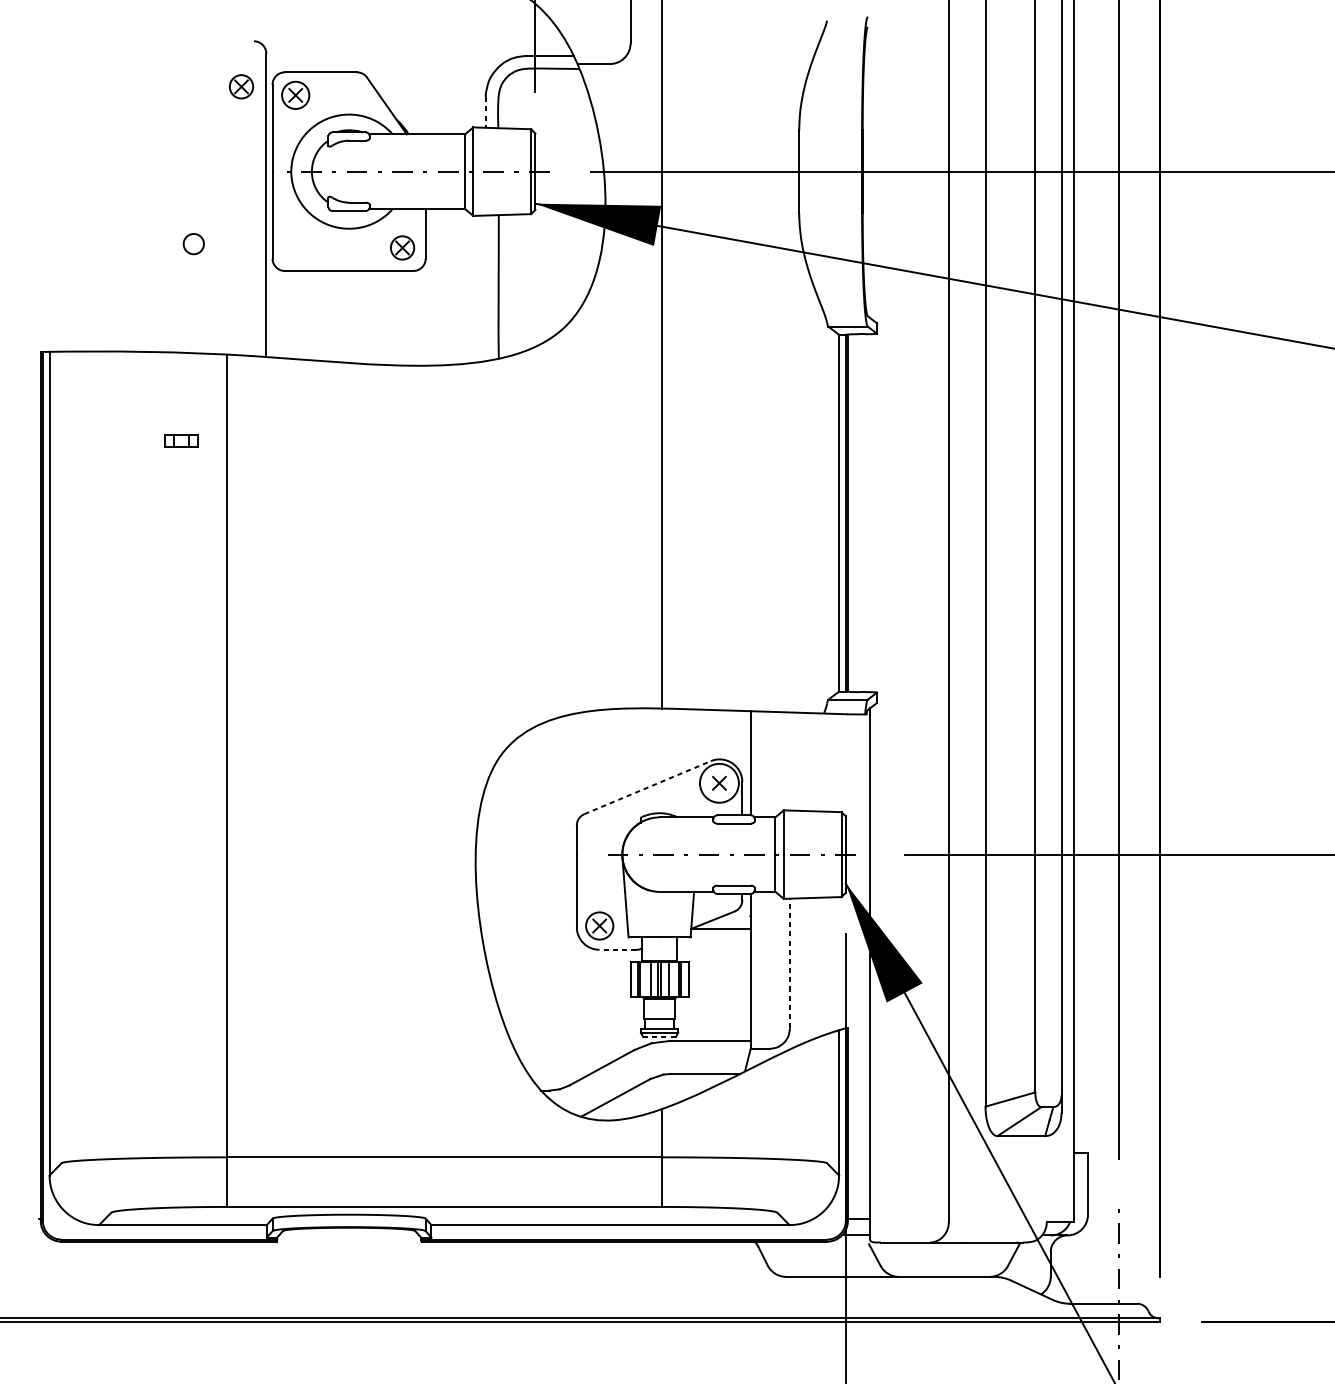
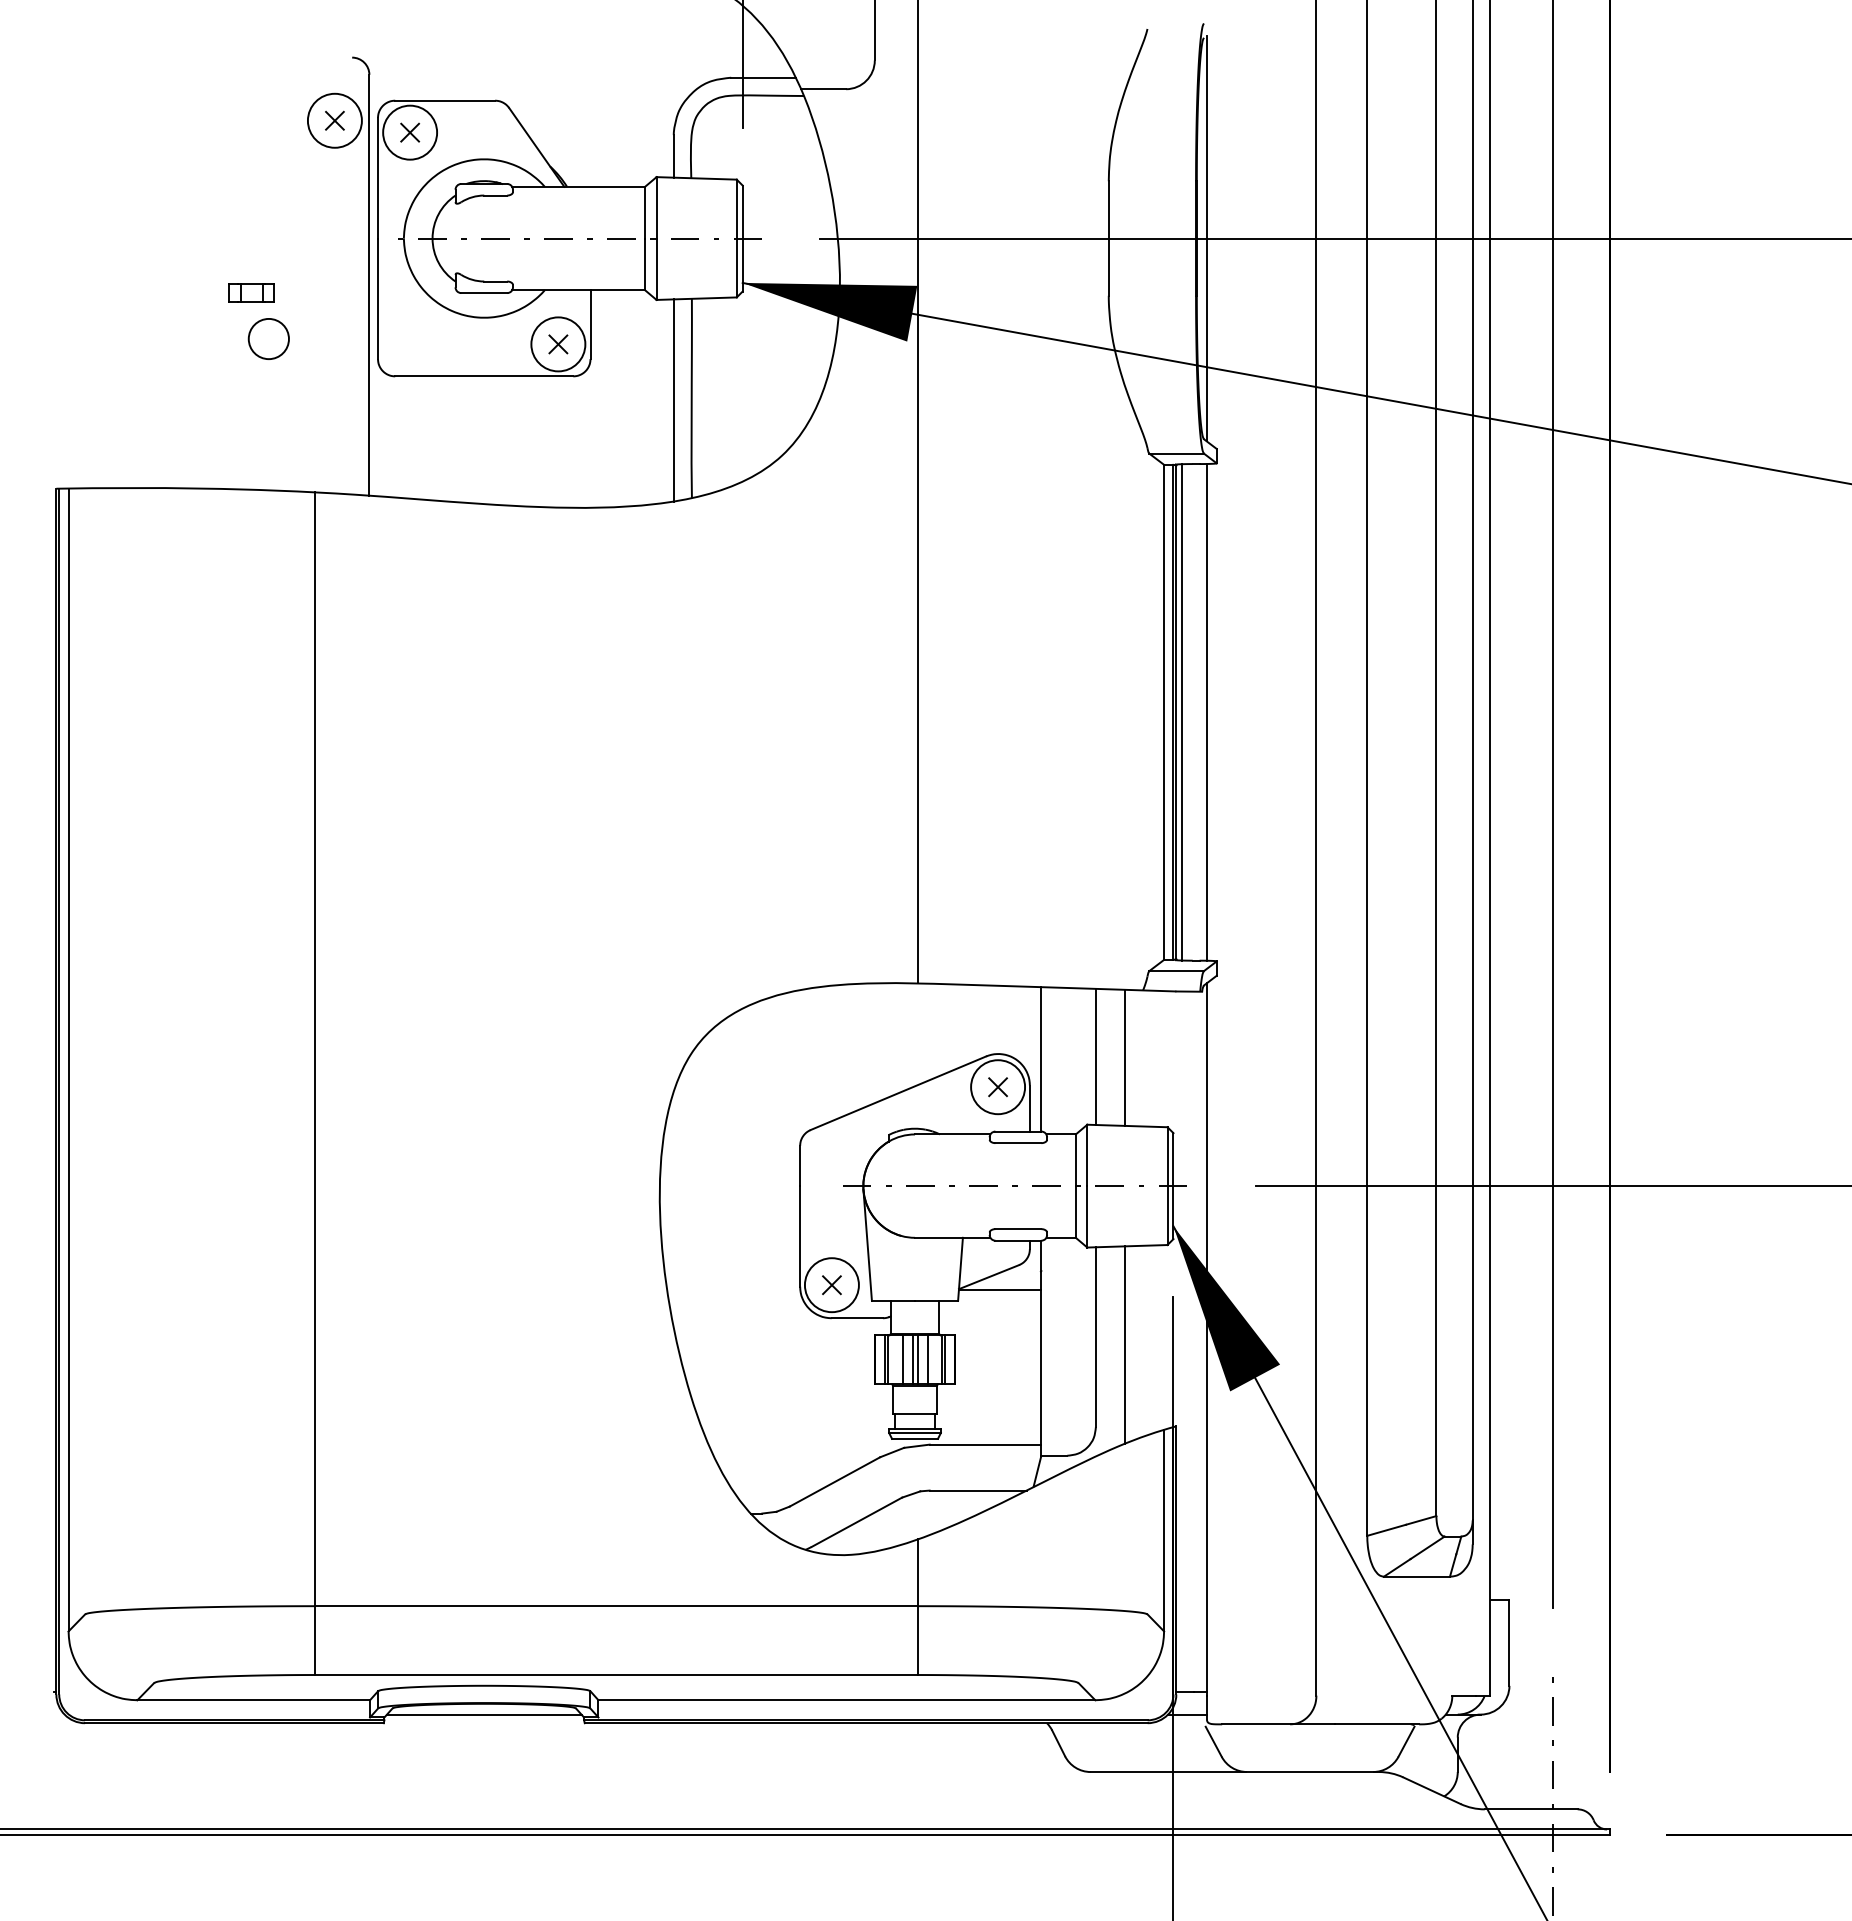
circle: (241, 86) -> (334, 120), size x1.67
circle: (295, 95) -> (410, 132), size x1.43
line: (485, 112) -> (673, 156), dashed -> solid
line: (869, 171) -> (1206, 238), added
circle: (193, 243) -> (268, 338), size x1.43
circle: (402, 248) -> (558, 344), size x1.67
line: (485, 288) -> (673, 400), added
part: (181, 440) -> (251, 292), moved
line: (852, 513) -> (1182, 712), added
line: (869, 513) -> (1206, 712), added
line: (789, 761) -> (1095, 1056), added
line: (810, 761) -> (1124, 1057), added
line: (647, 787) -> (898, 1093), dashed -> solid
circle: (599, 926) -> (831, 1285), size x1.43
line: (618, 950) -> (857, 1318), dashed -> solid
line: (789, 963) -> (1095, 1337), dashed -> solid
line: (810, 968) -> (1124, 1344), added
line: (659, 1036) -> (915, 1438), dashed -> solid
line: (349, 1235) -> (484, 1714), added

